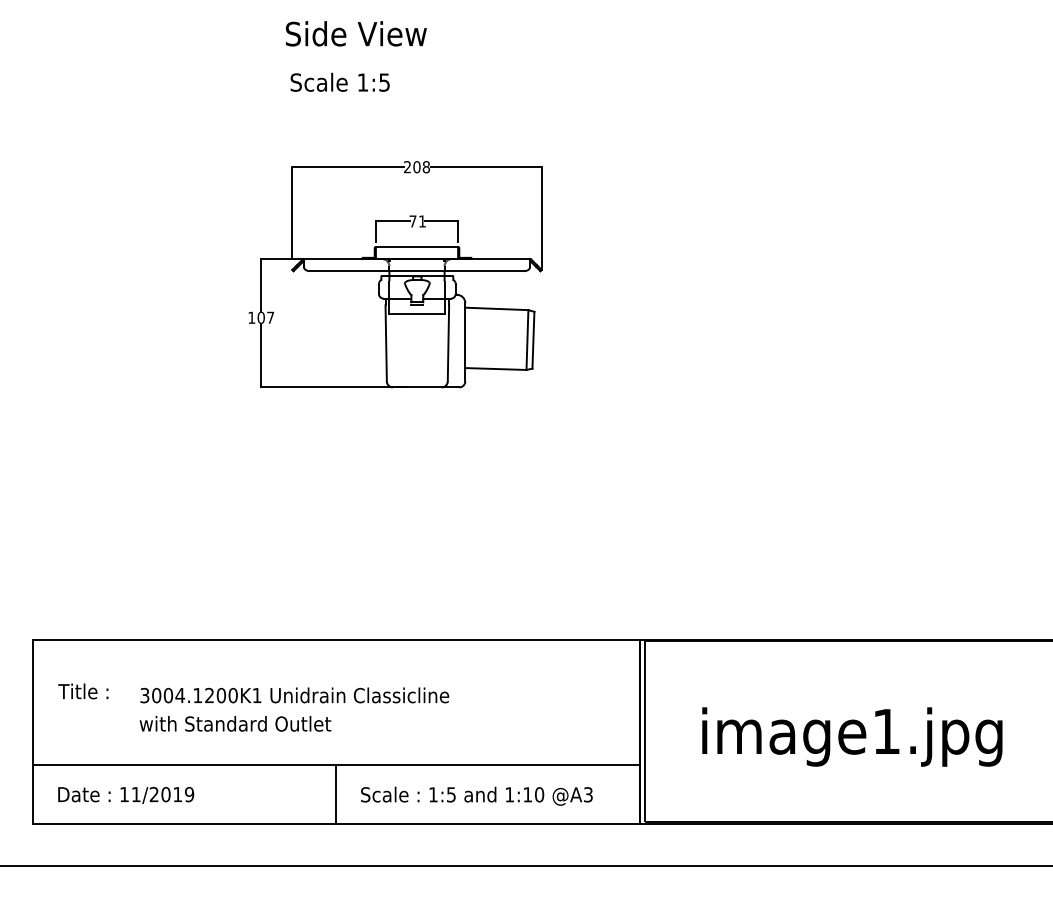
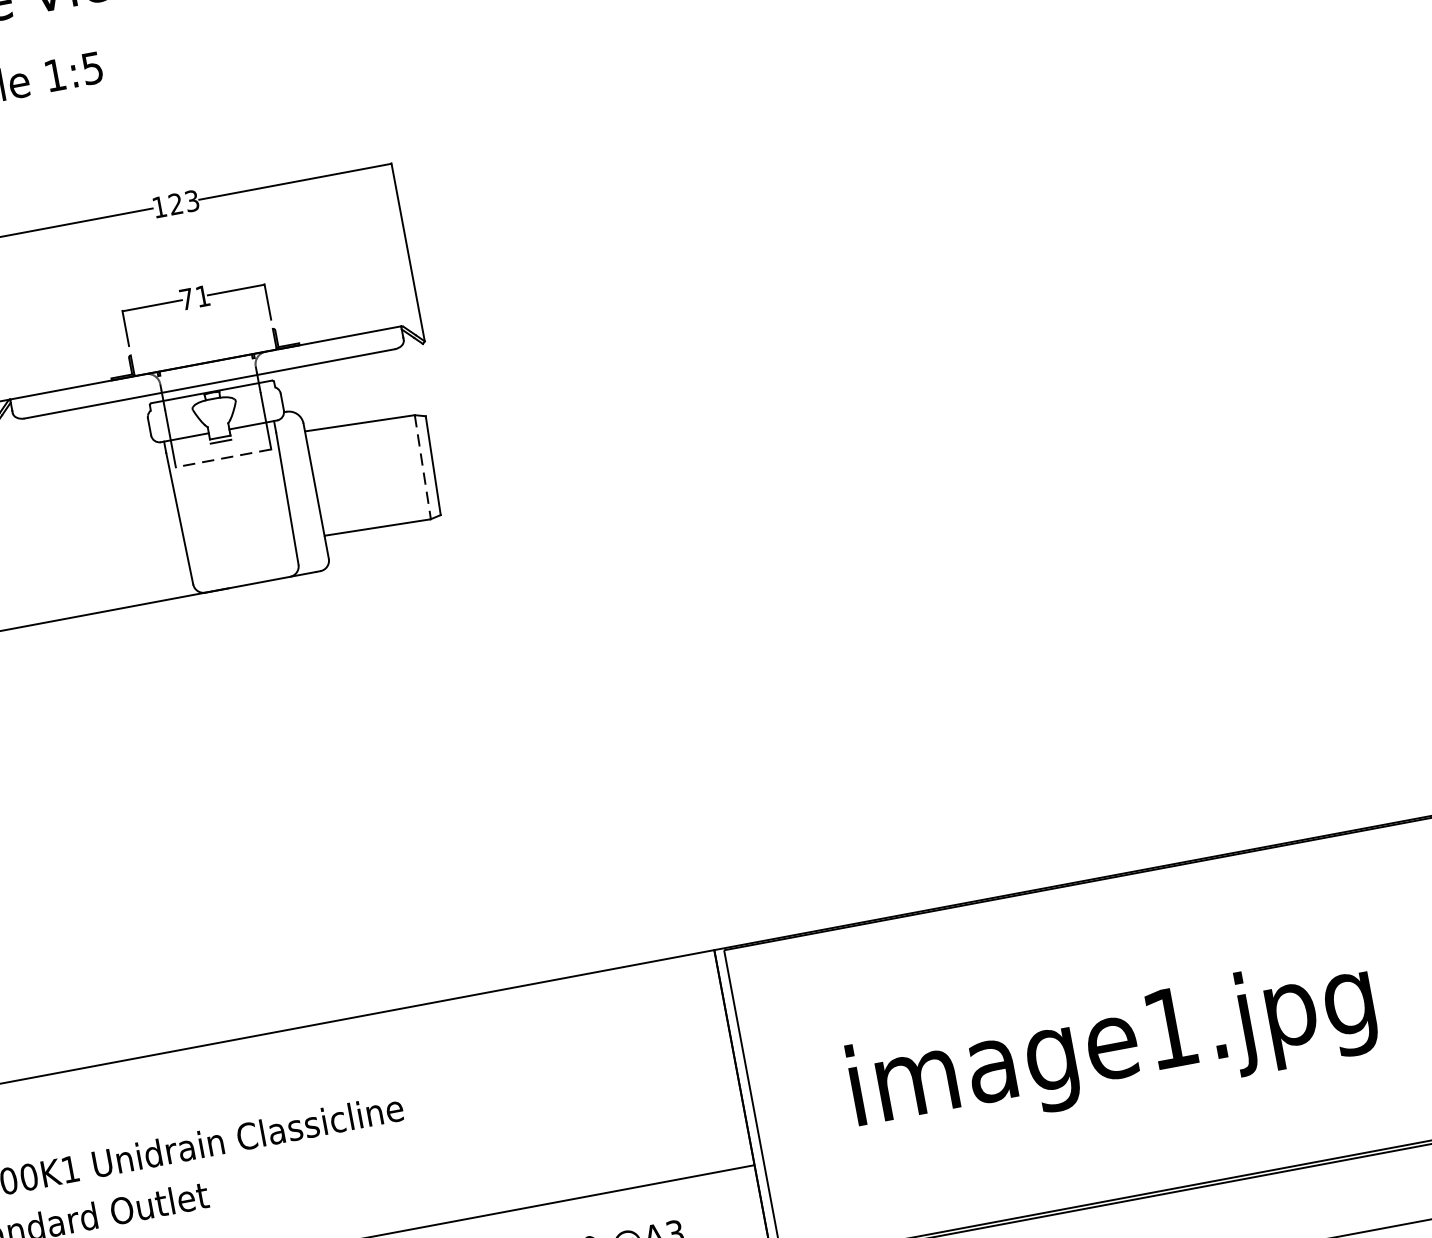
text: (416, 167) -> (175, 204), 208 -> 123
line: (416, 247) -> (201, 343), removed
line: (417, 314) -> (224, 458), solid -> dashed
line: (527, 340) -> (423, 467), solid -> dashed

